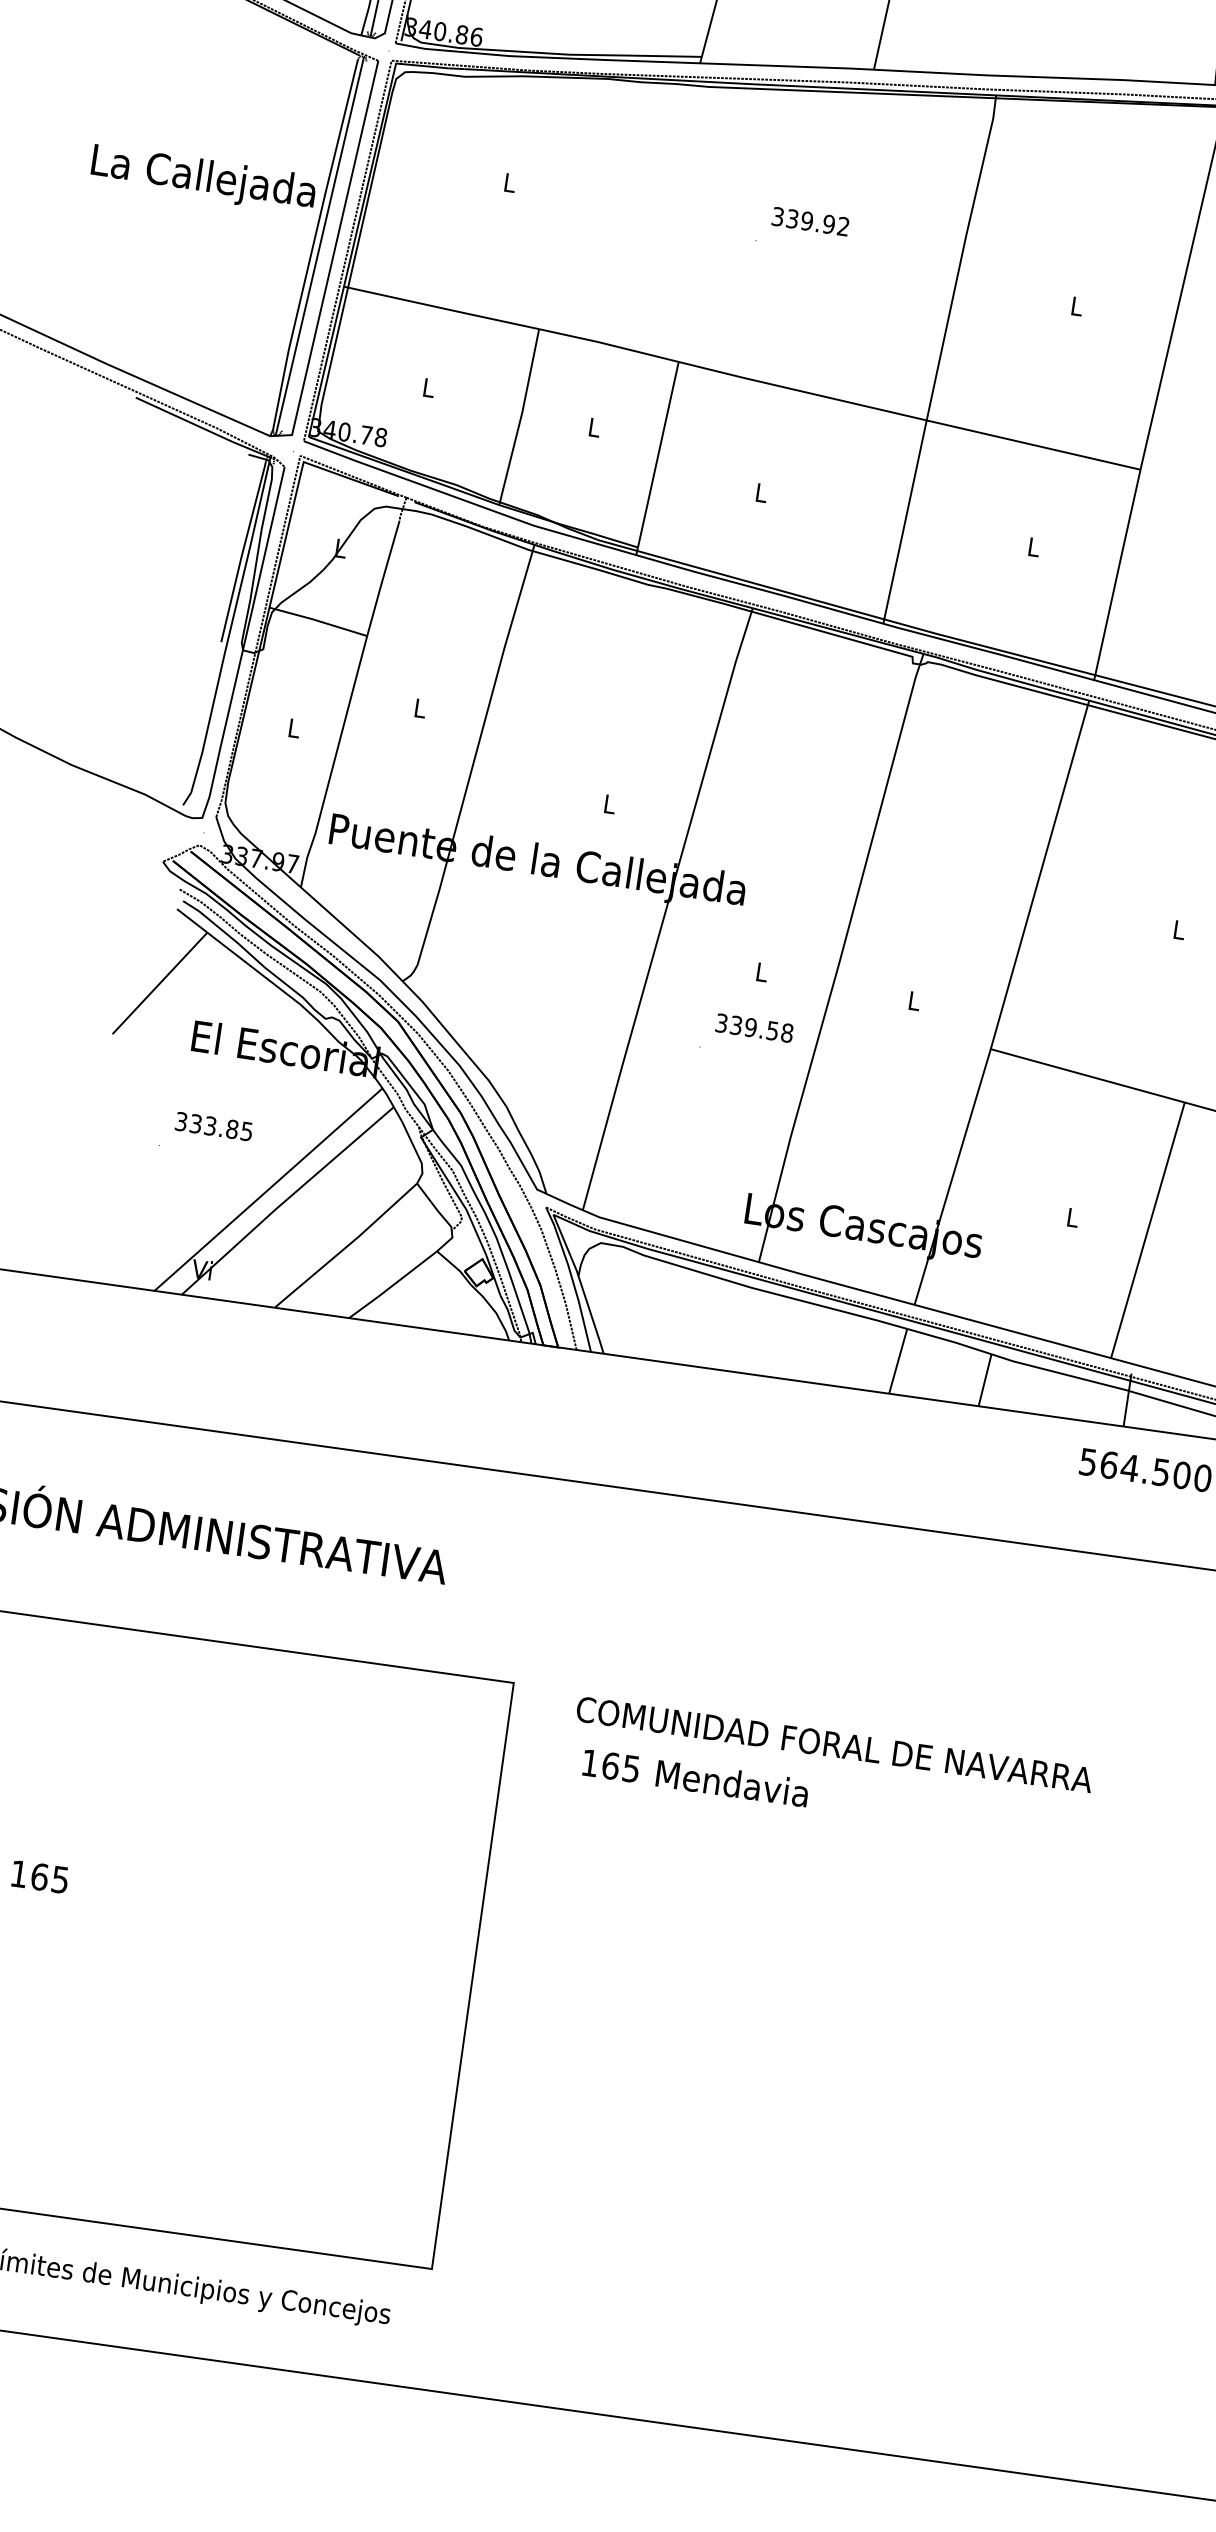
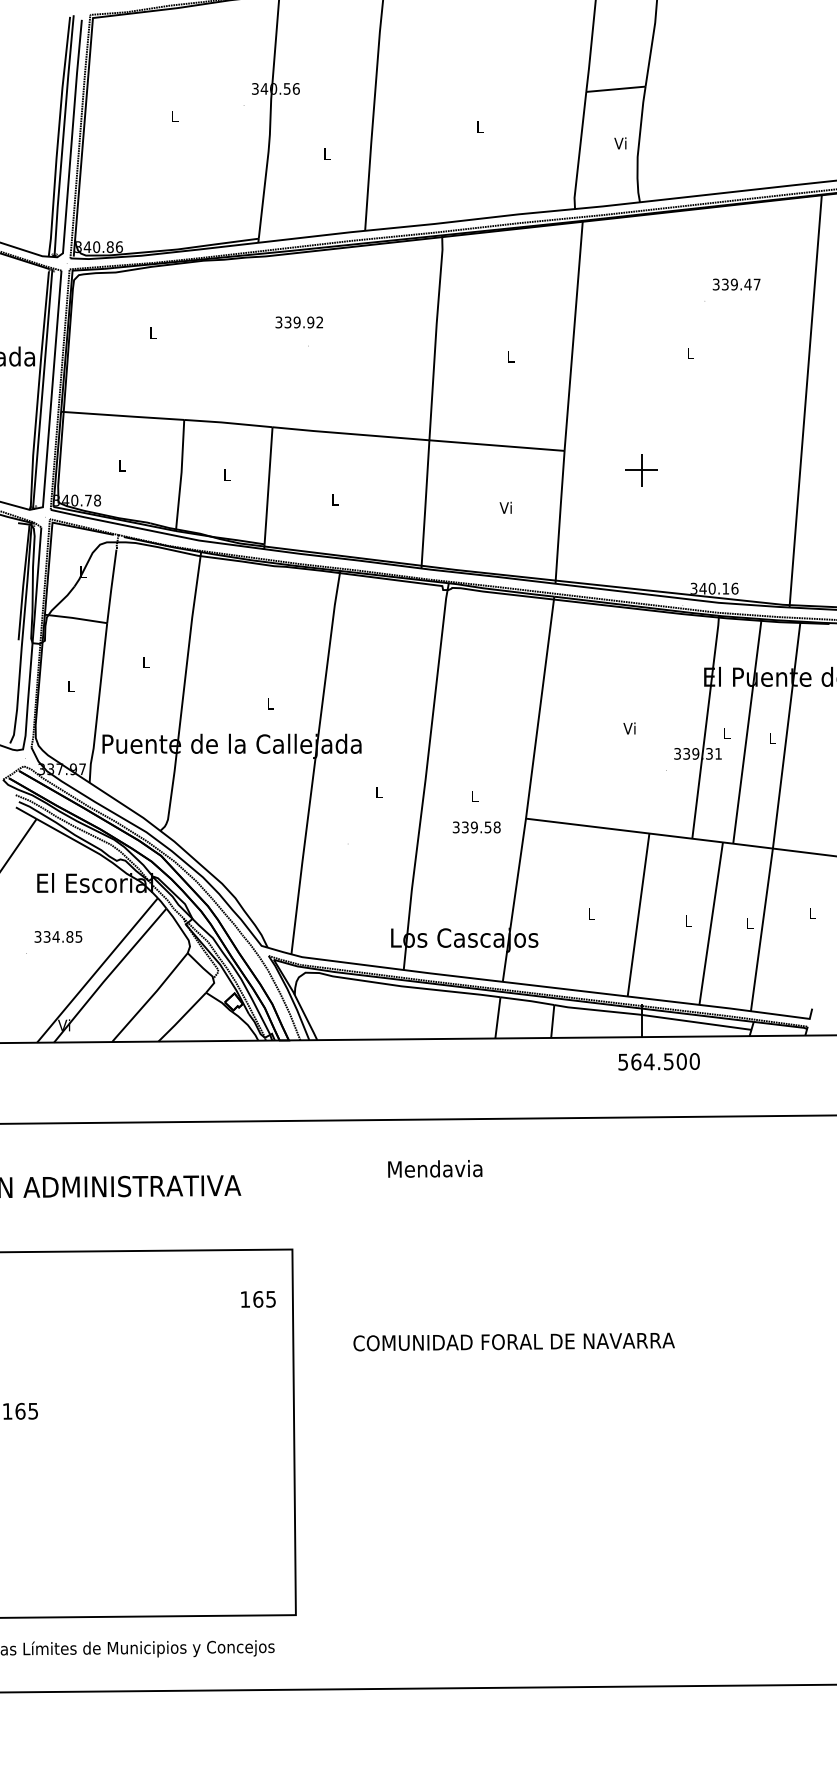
text: (809, 221) -> (298, 322), moved
text: (1032, 546) -> (505, 507), L -> Vi
text: (1178, 929) -> (629, 728), L -> Vi
text: (754, 1028) -> (476, 827), moved
text: (209, 1125) -> (55, 936), 333.85 -> 334.85
text: (833, 1743) -> (513, 1341), moved
text: (611, 1766) -> (258, 1299), moved
text: (733, 1782) -> (435, 1168), moved

